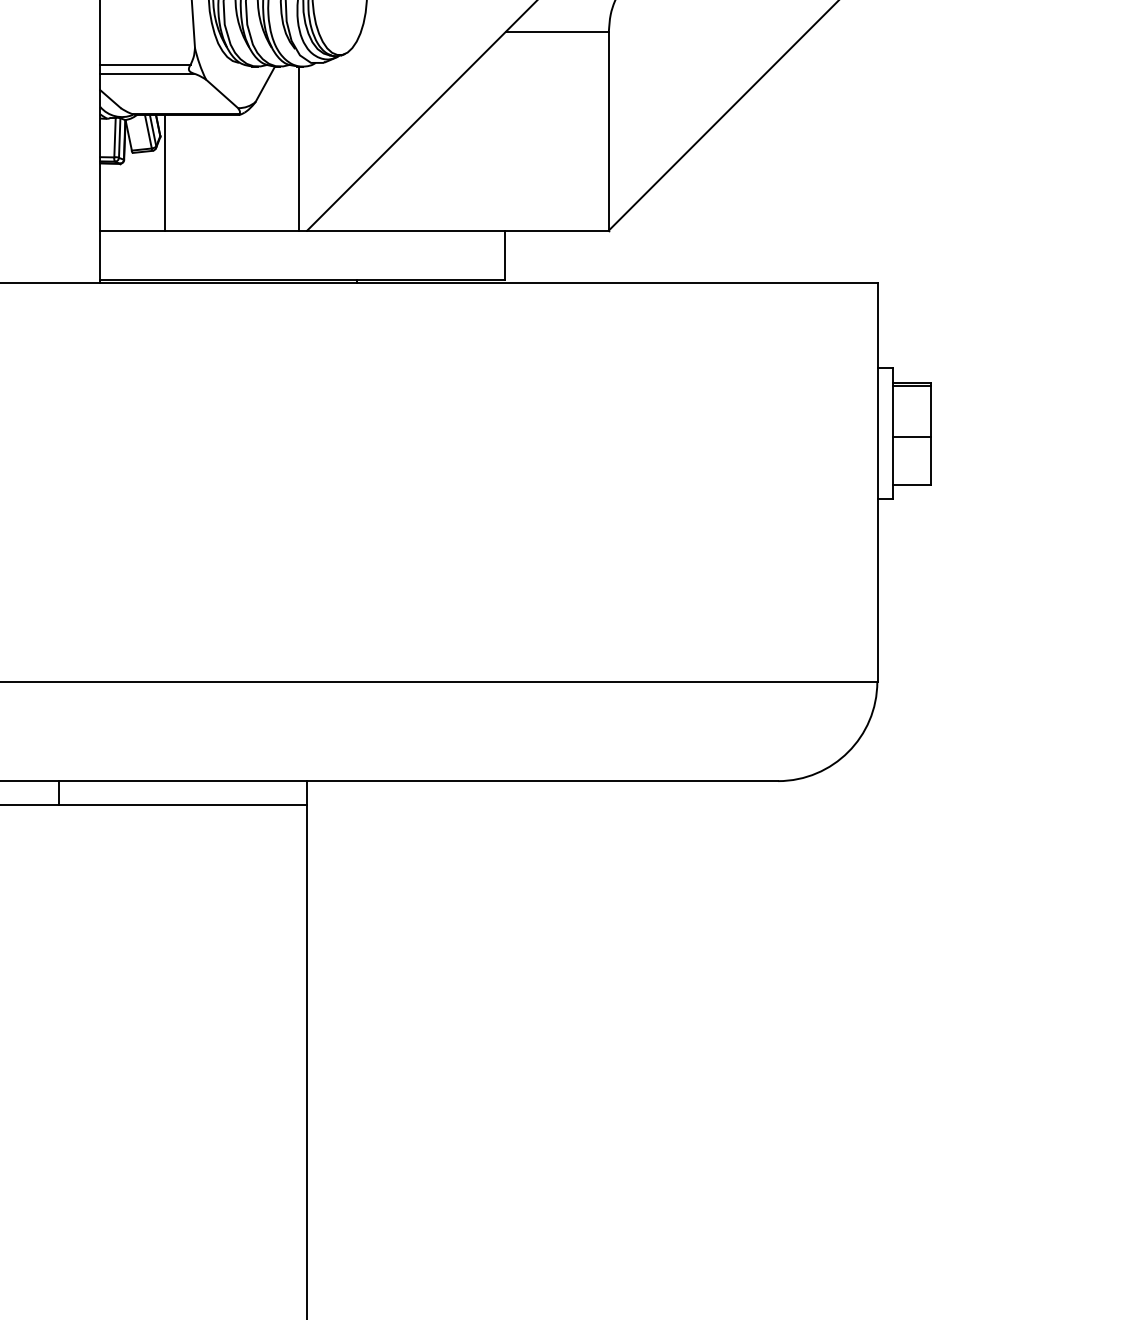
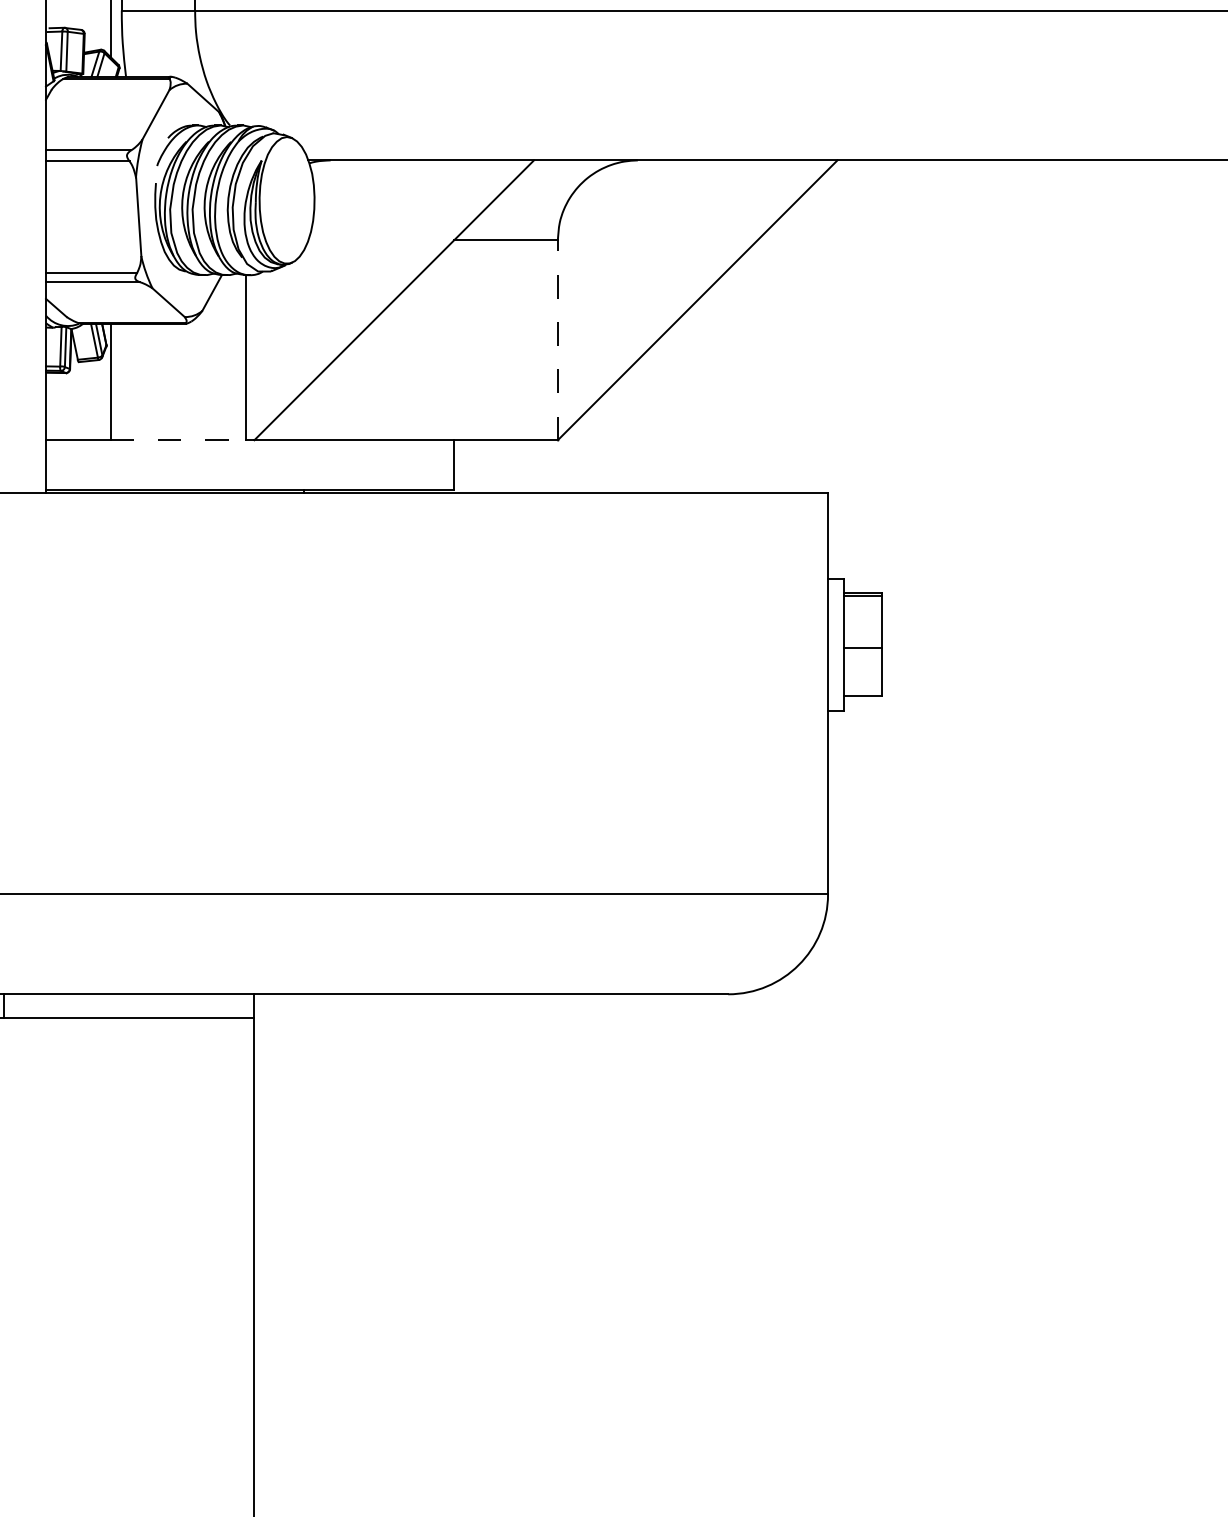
line: (608, 131) -> (557, 340), solid -> dashed
line: (231, 230) -> (178, 440), solid -> dashed

